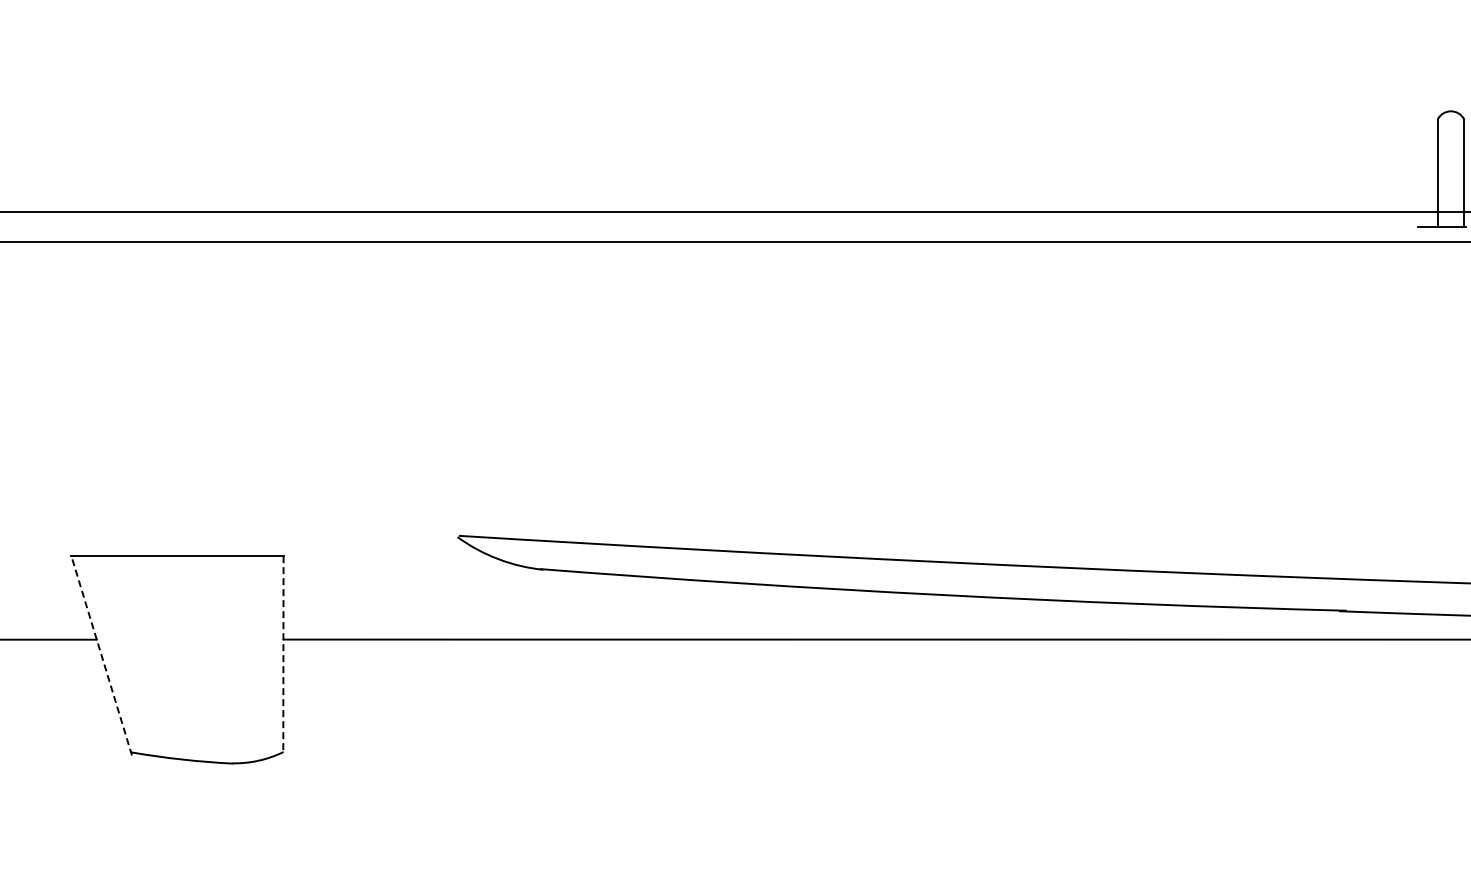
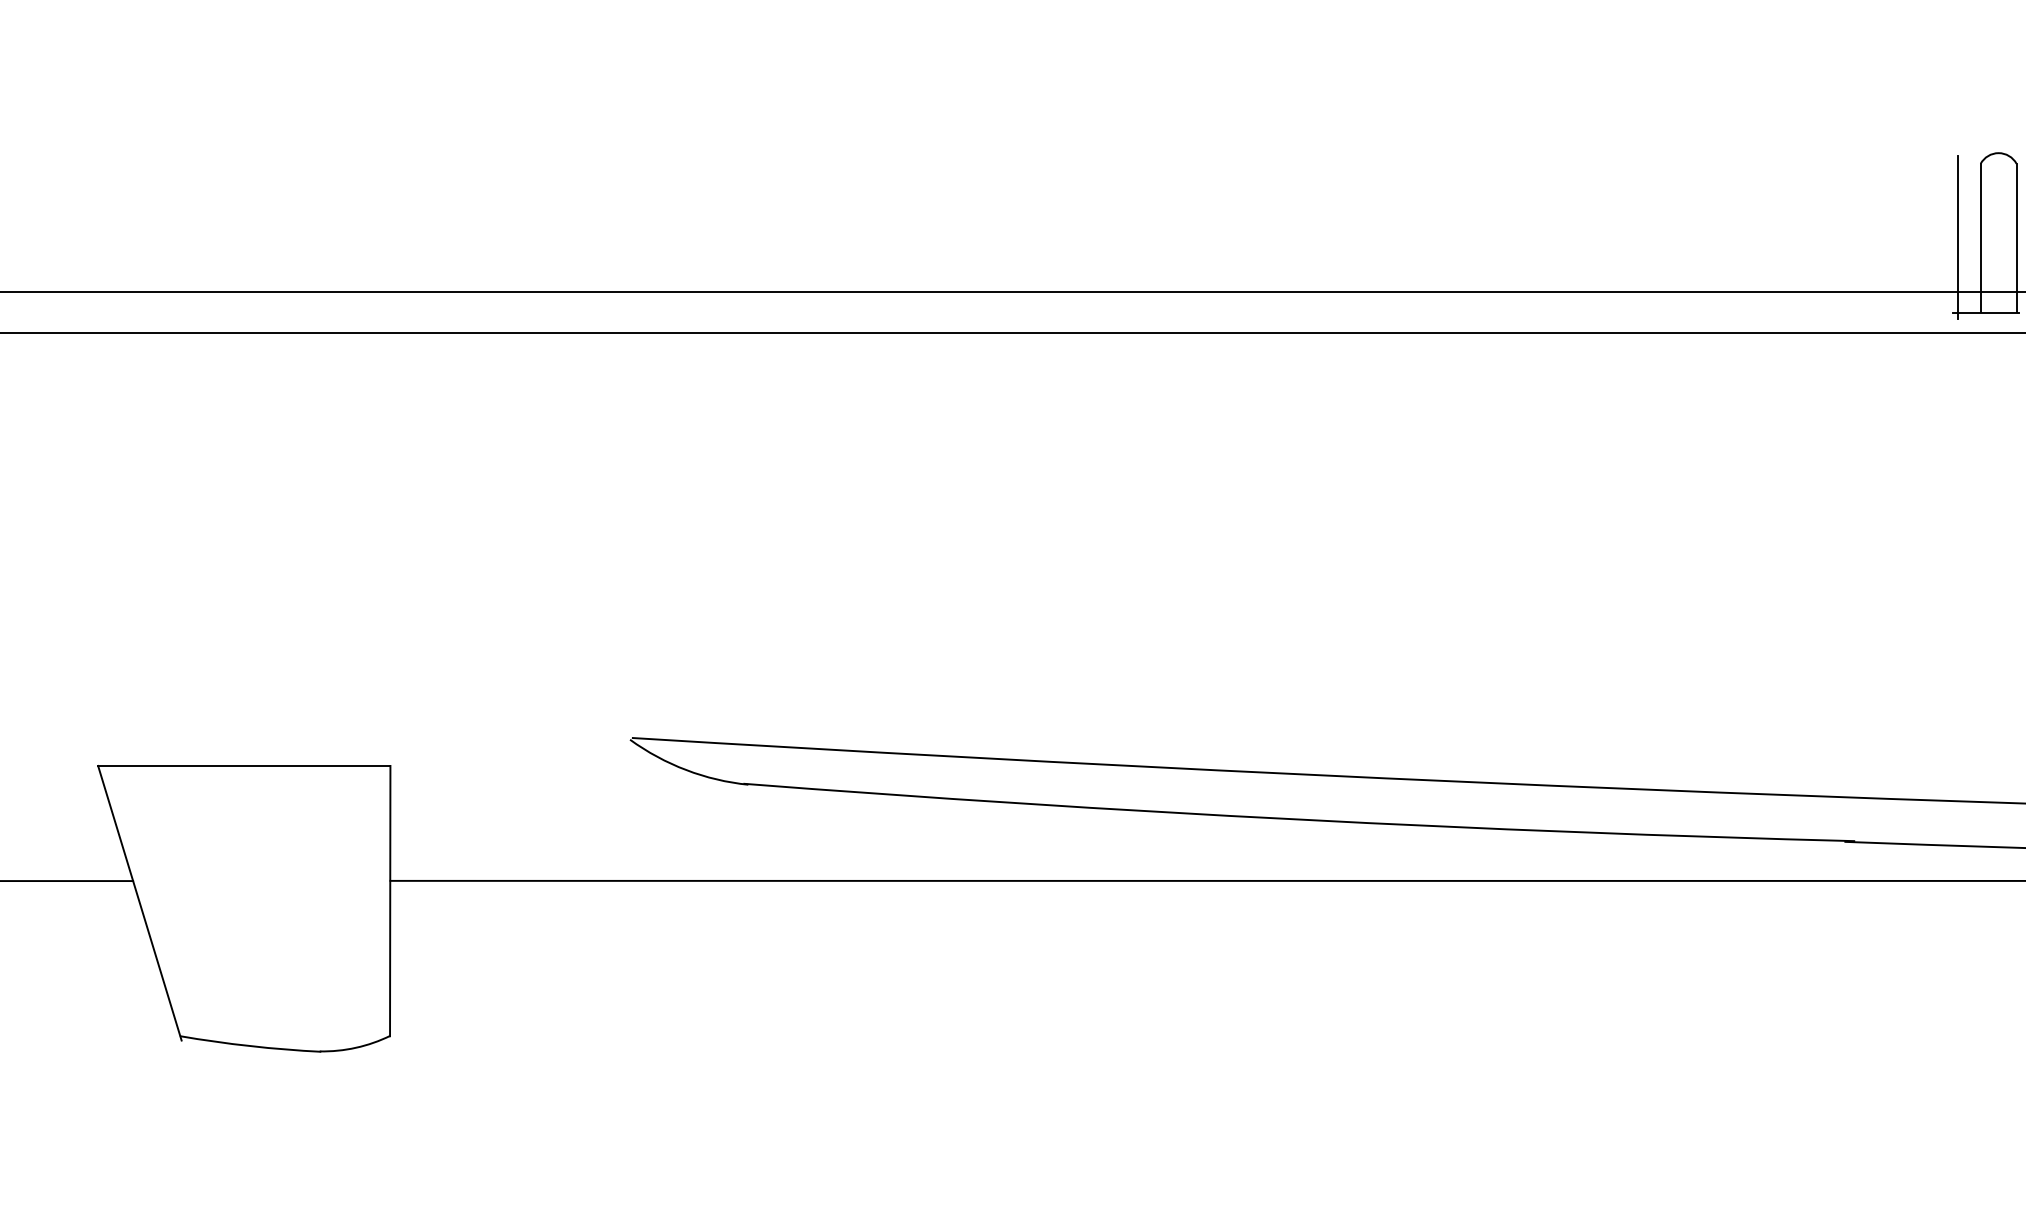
line: (1421, 172) -> (1958, 237), added
line: (283, 654) -> (390, 901), dashed -> solid
line: (101, 655) -> (139, 902), dashed -> solid

